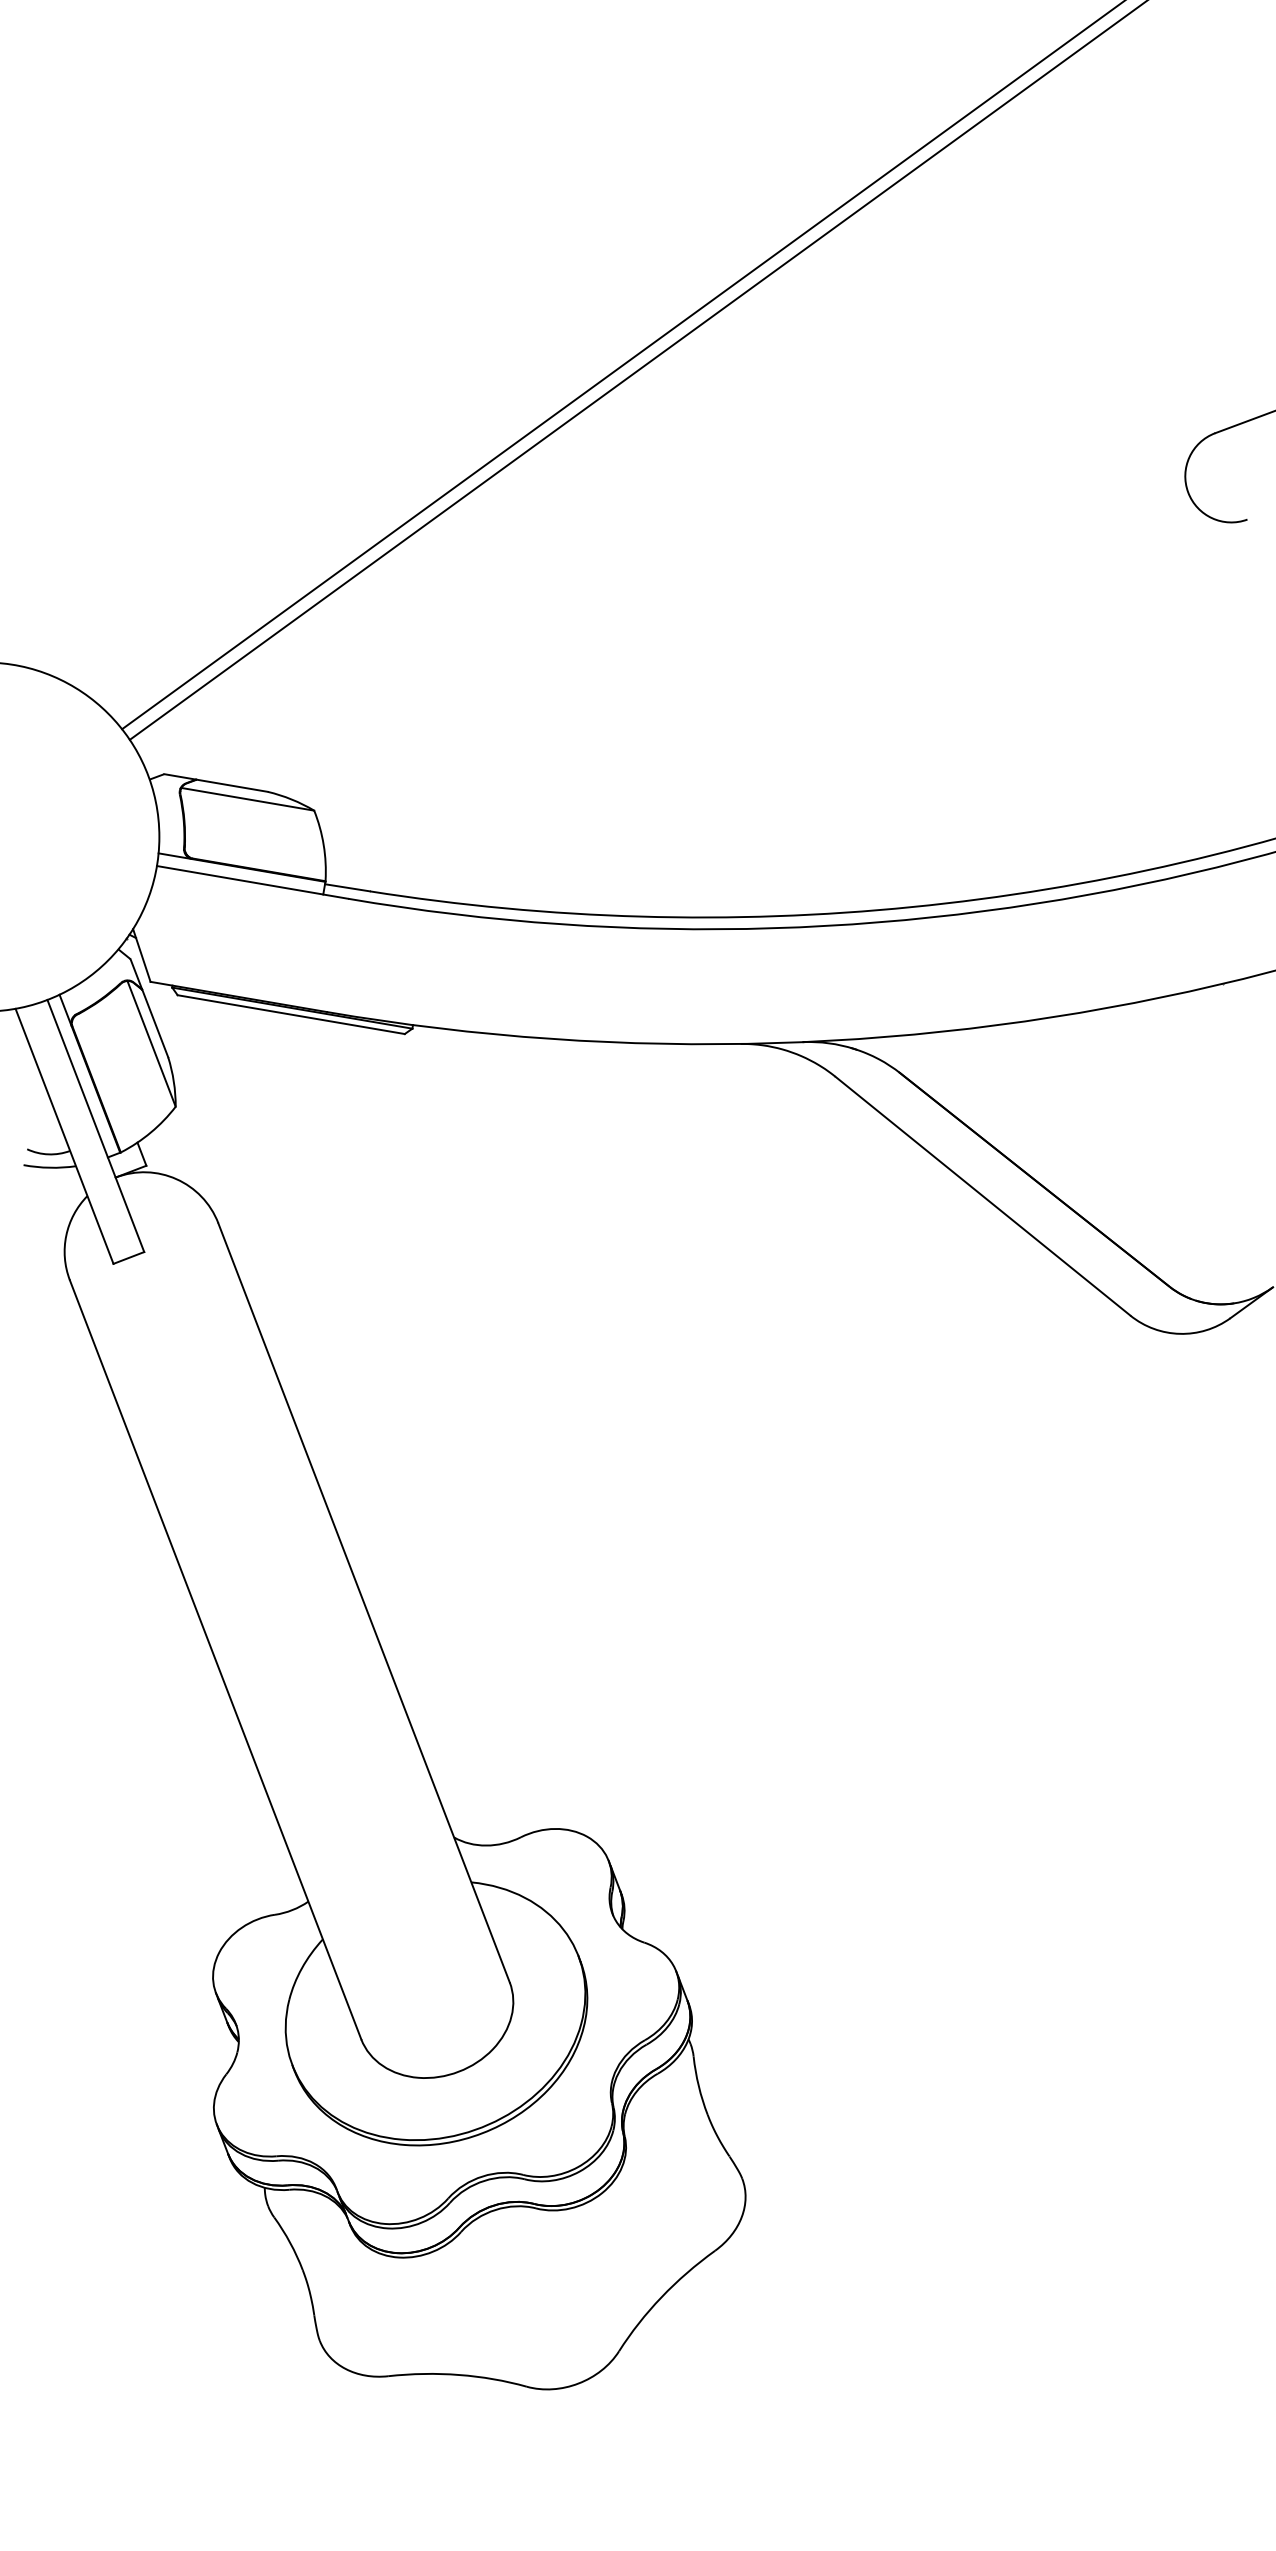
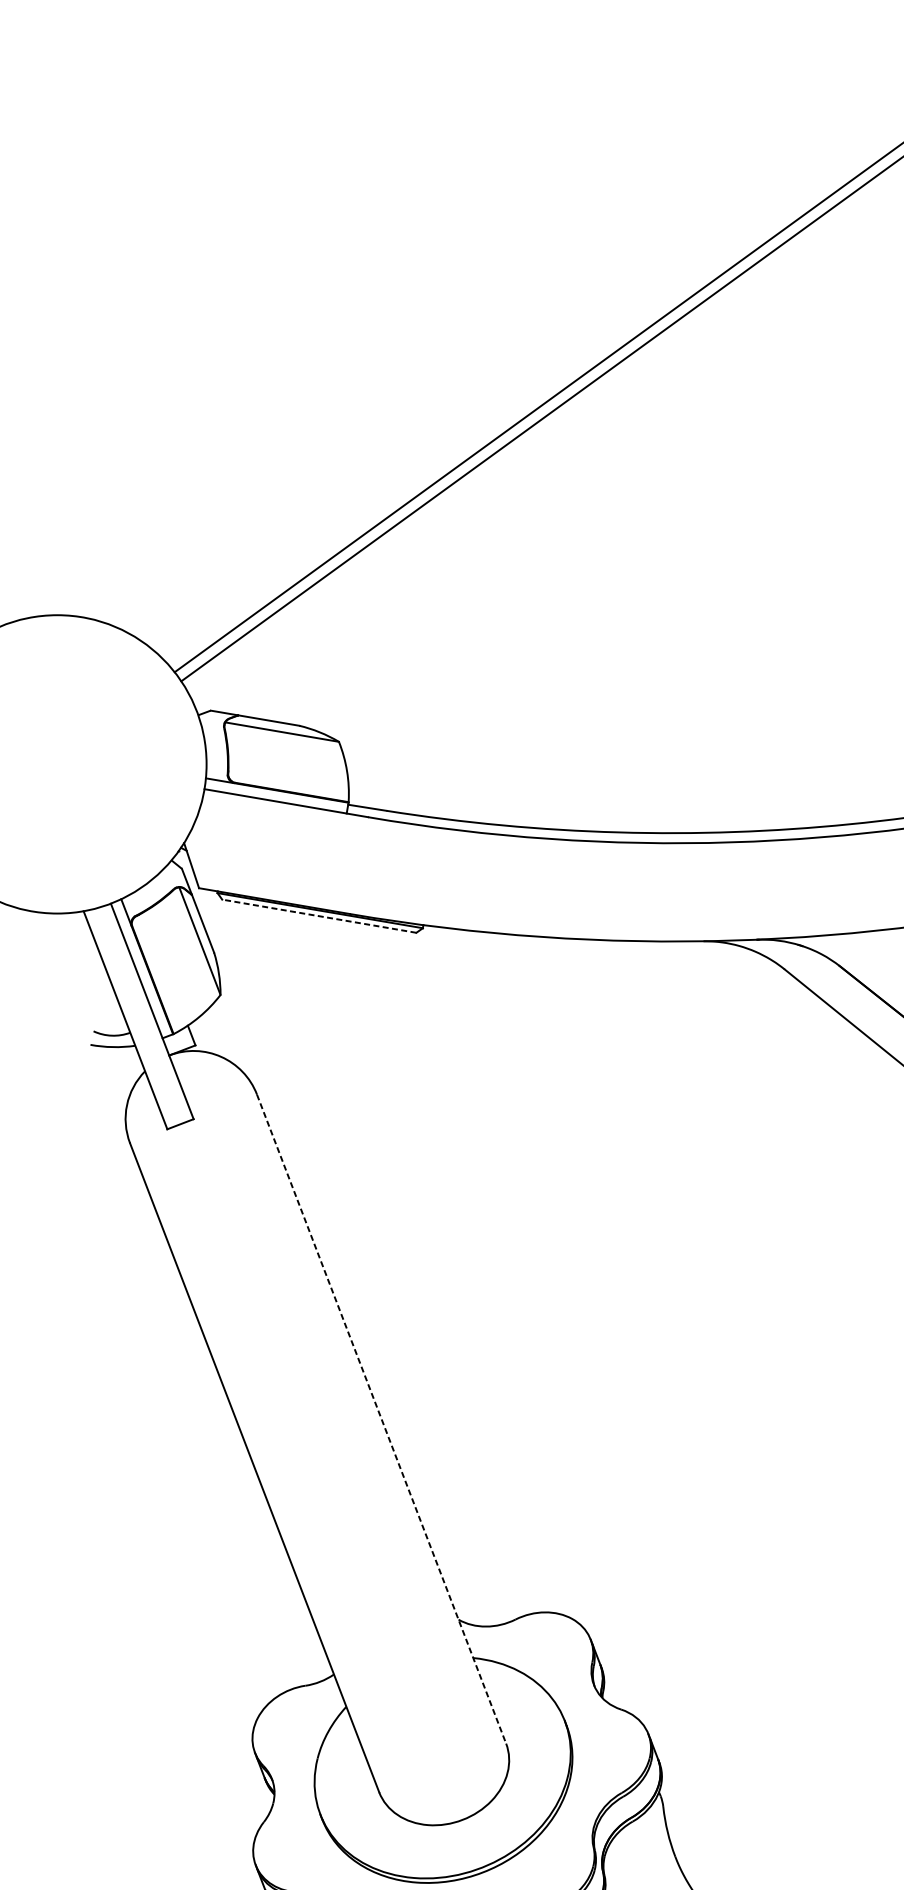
line: (290, 1014) -> (318, 916), solid -> dashed
line: (364, 1602) -> (381, 1418), solid -> dashed

